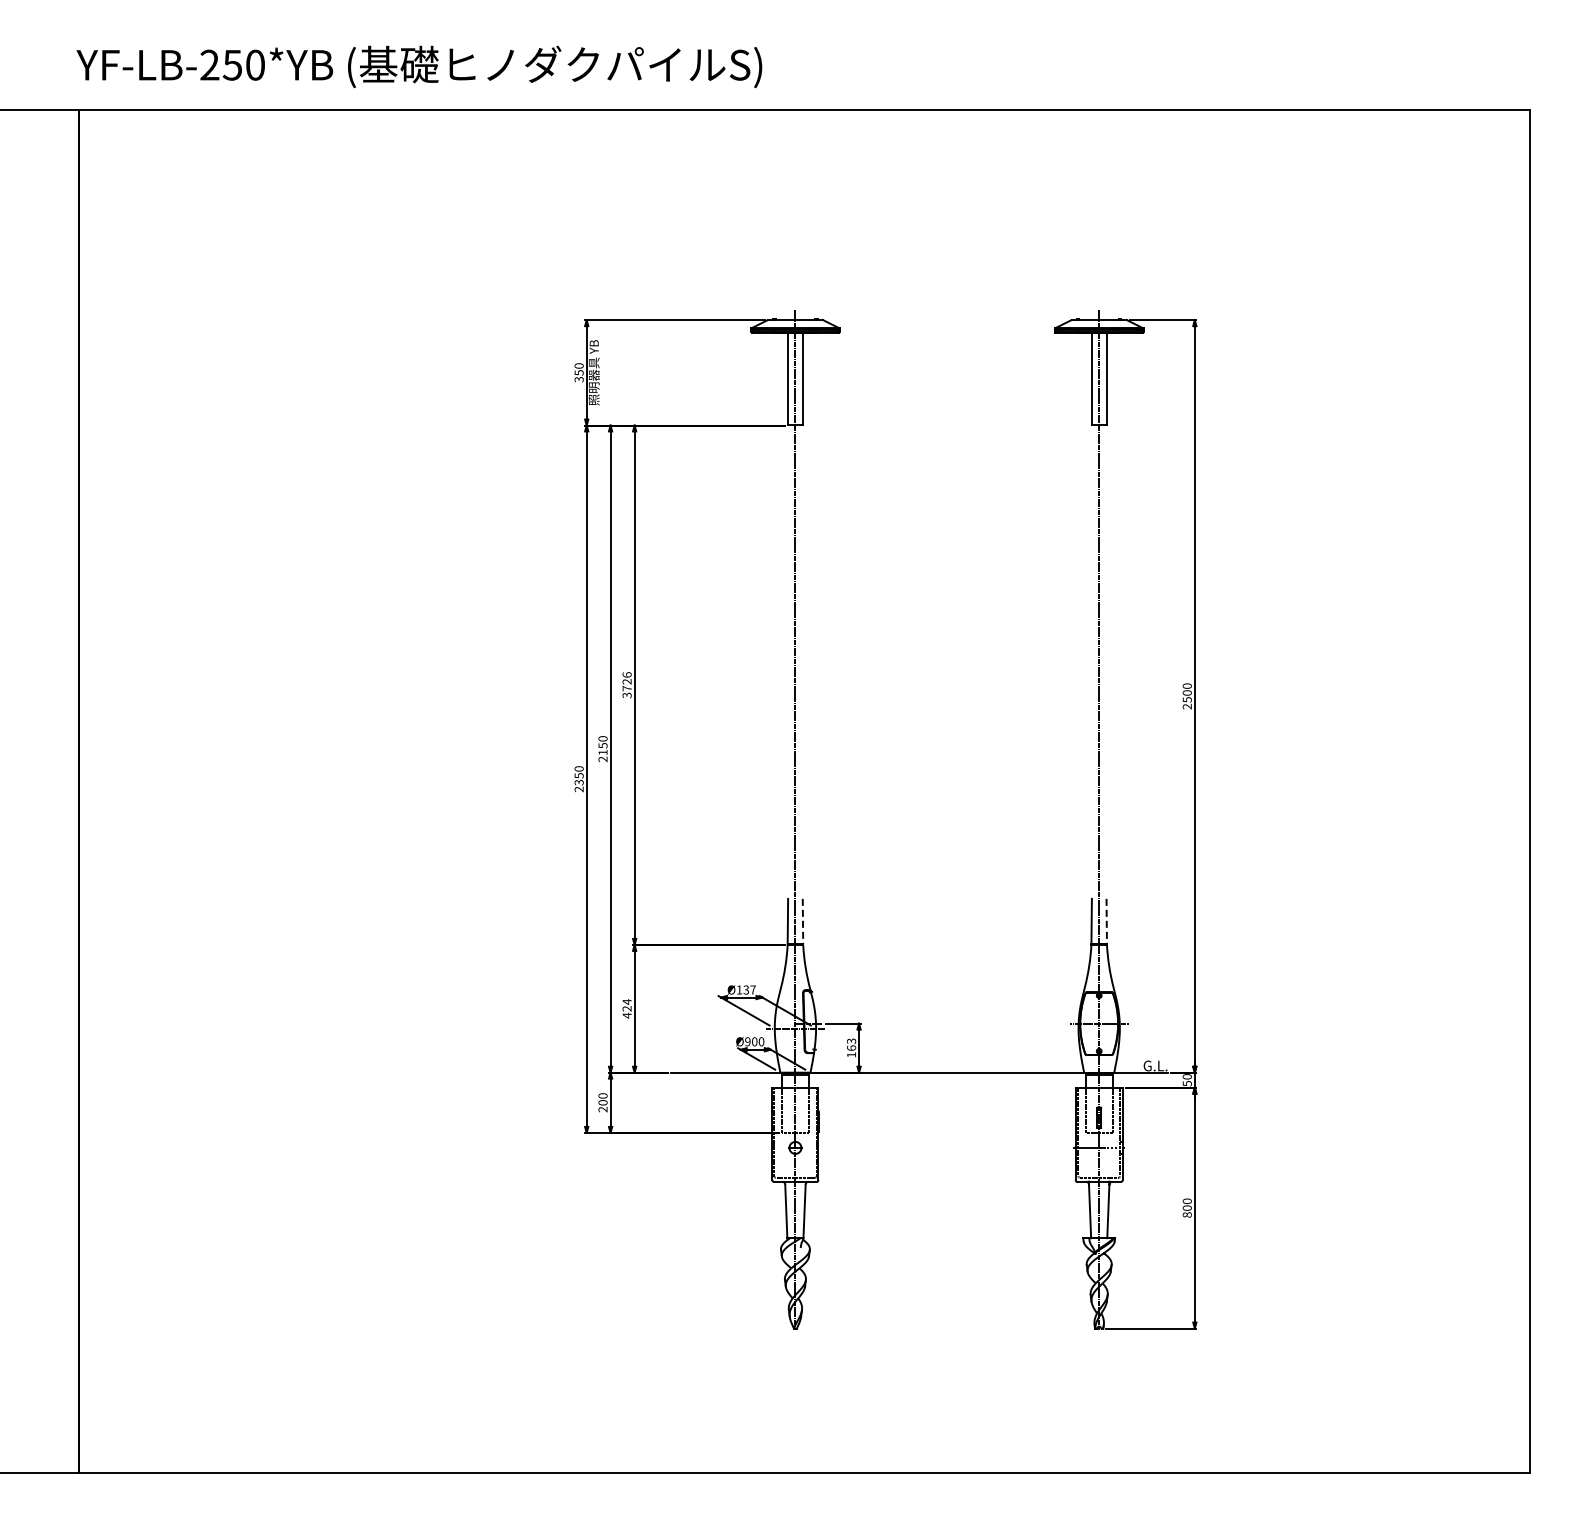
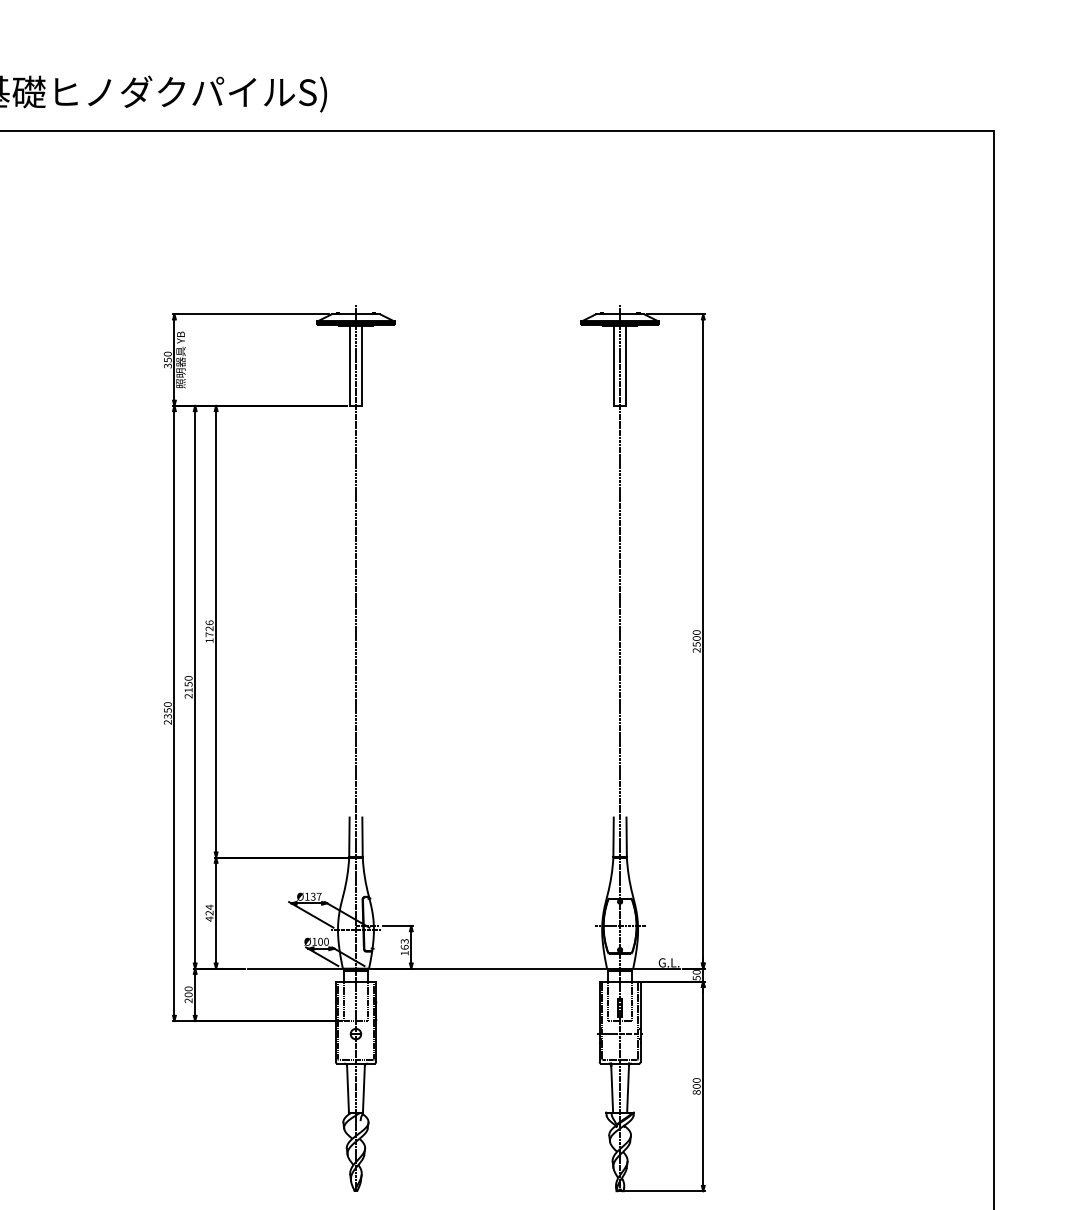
text: (626, 695) -> (209, 640), 3726 -> 1726
line: (802, 921) -> (362, 837), dashed -> solid
line: (1106, 921) -> (626, 837), dashed -> solid
text: (747, 1041) -> (314, 941), Ø900 -> Ø100

